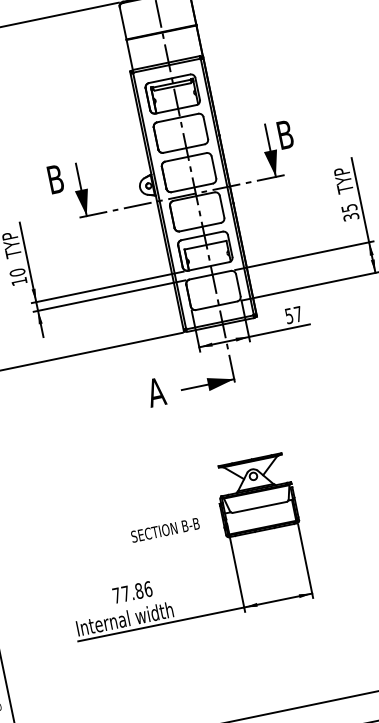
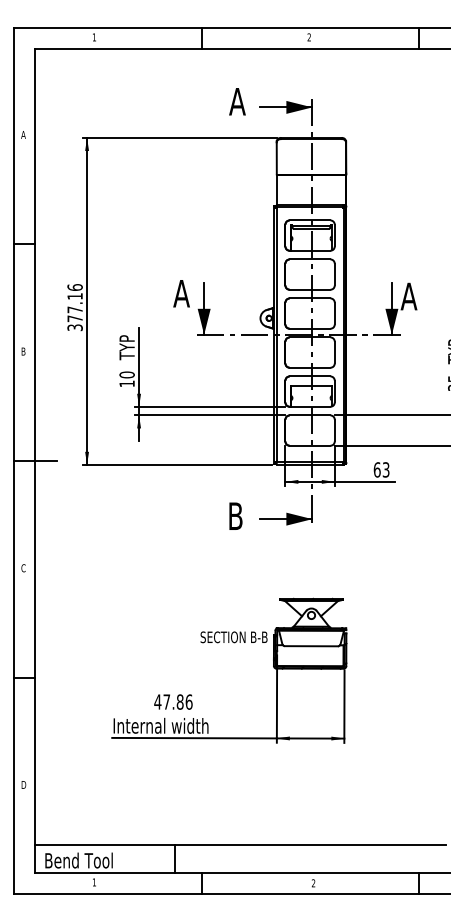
text: (284, 134) -> (408, 296), B -> A
text: (55, 179) -> (181, 293), B -> A
text: (293, 314) -> (381, 469), 57 -> 63
text: (156, 391) -> (235, 515), A -> B
text: (164, 530) -> (233, 637), moved
text: (116, 595) -> (157, 701), 77.86 -> 47.86

